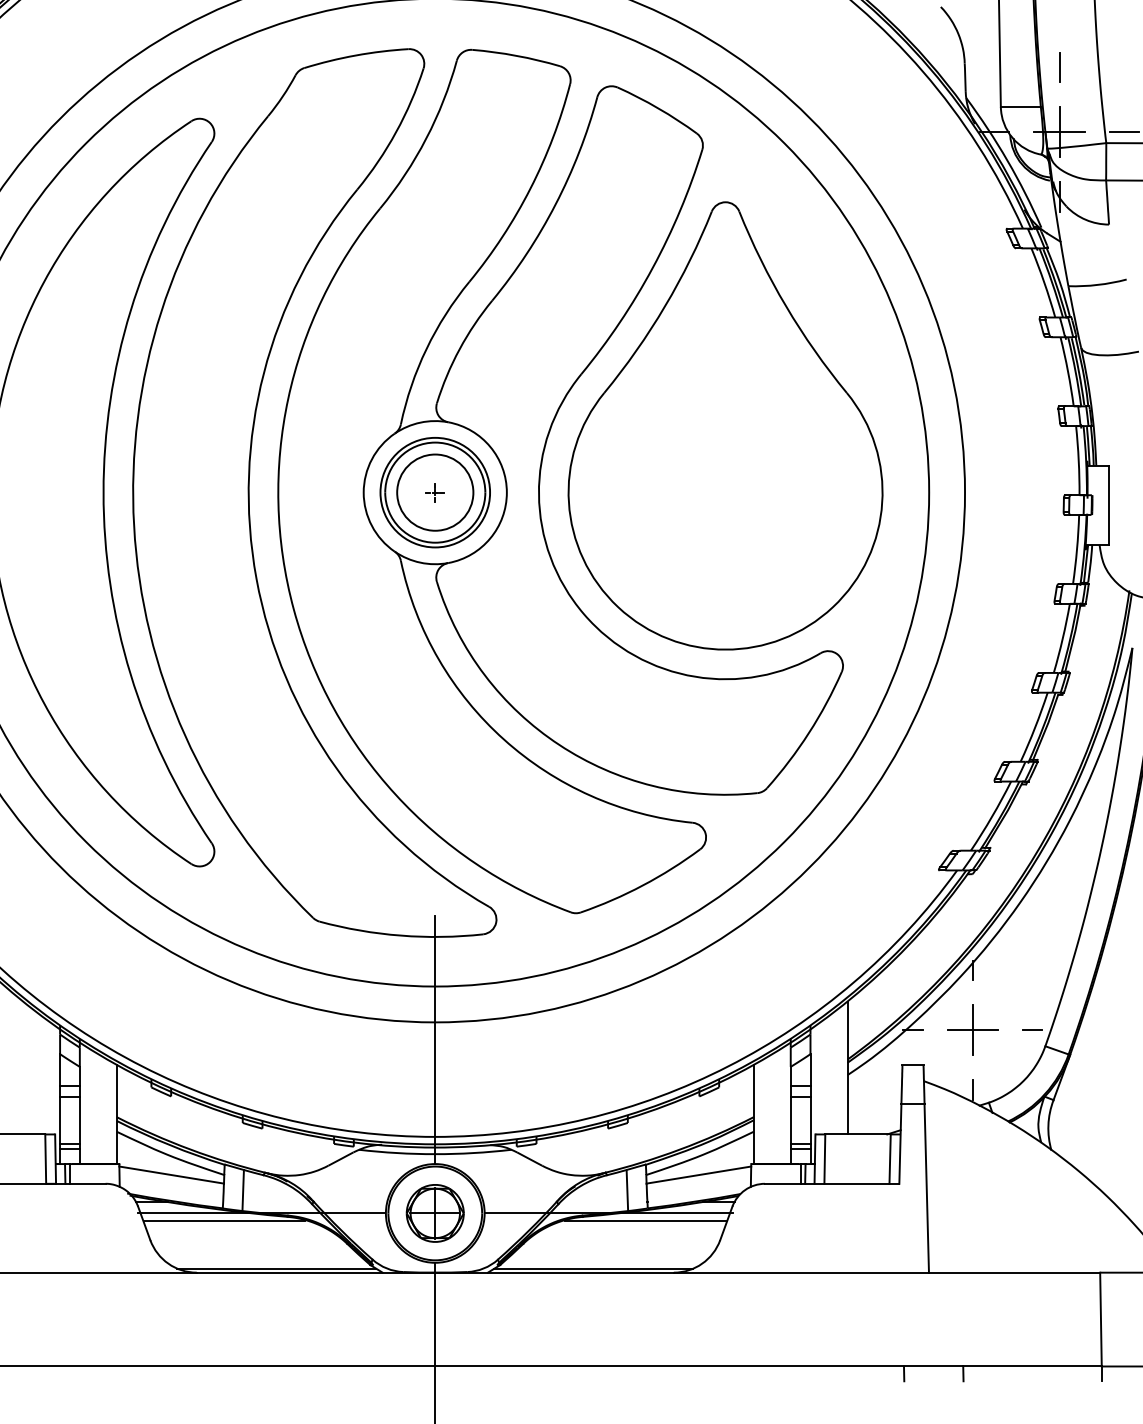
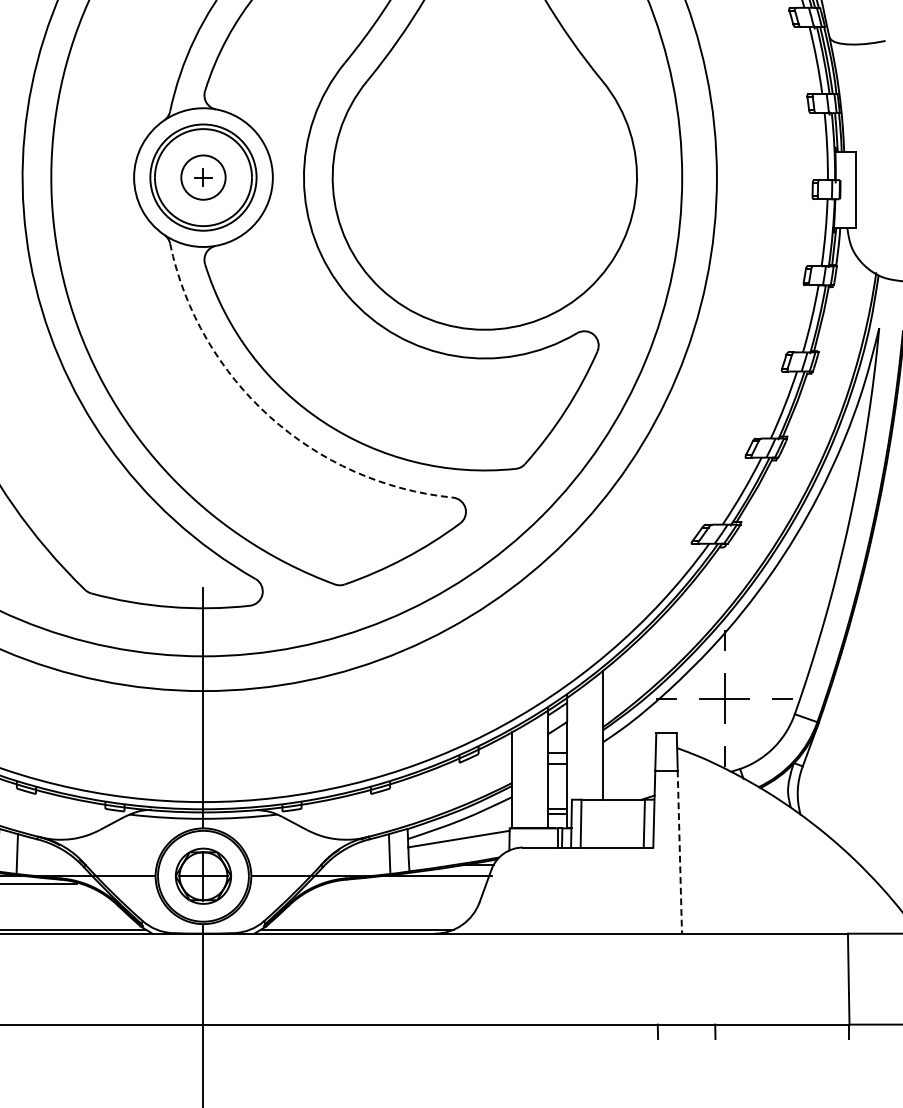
circle: (435, 492) -> (203, 177), size x0.6
arc: (503, 739) -> (269, 416), solid -> dashed
line: (926, 1189) -> (679, 853), solid -> dashed
line: (646, 1221) -> (408, 884), removed

